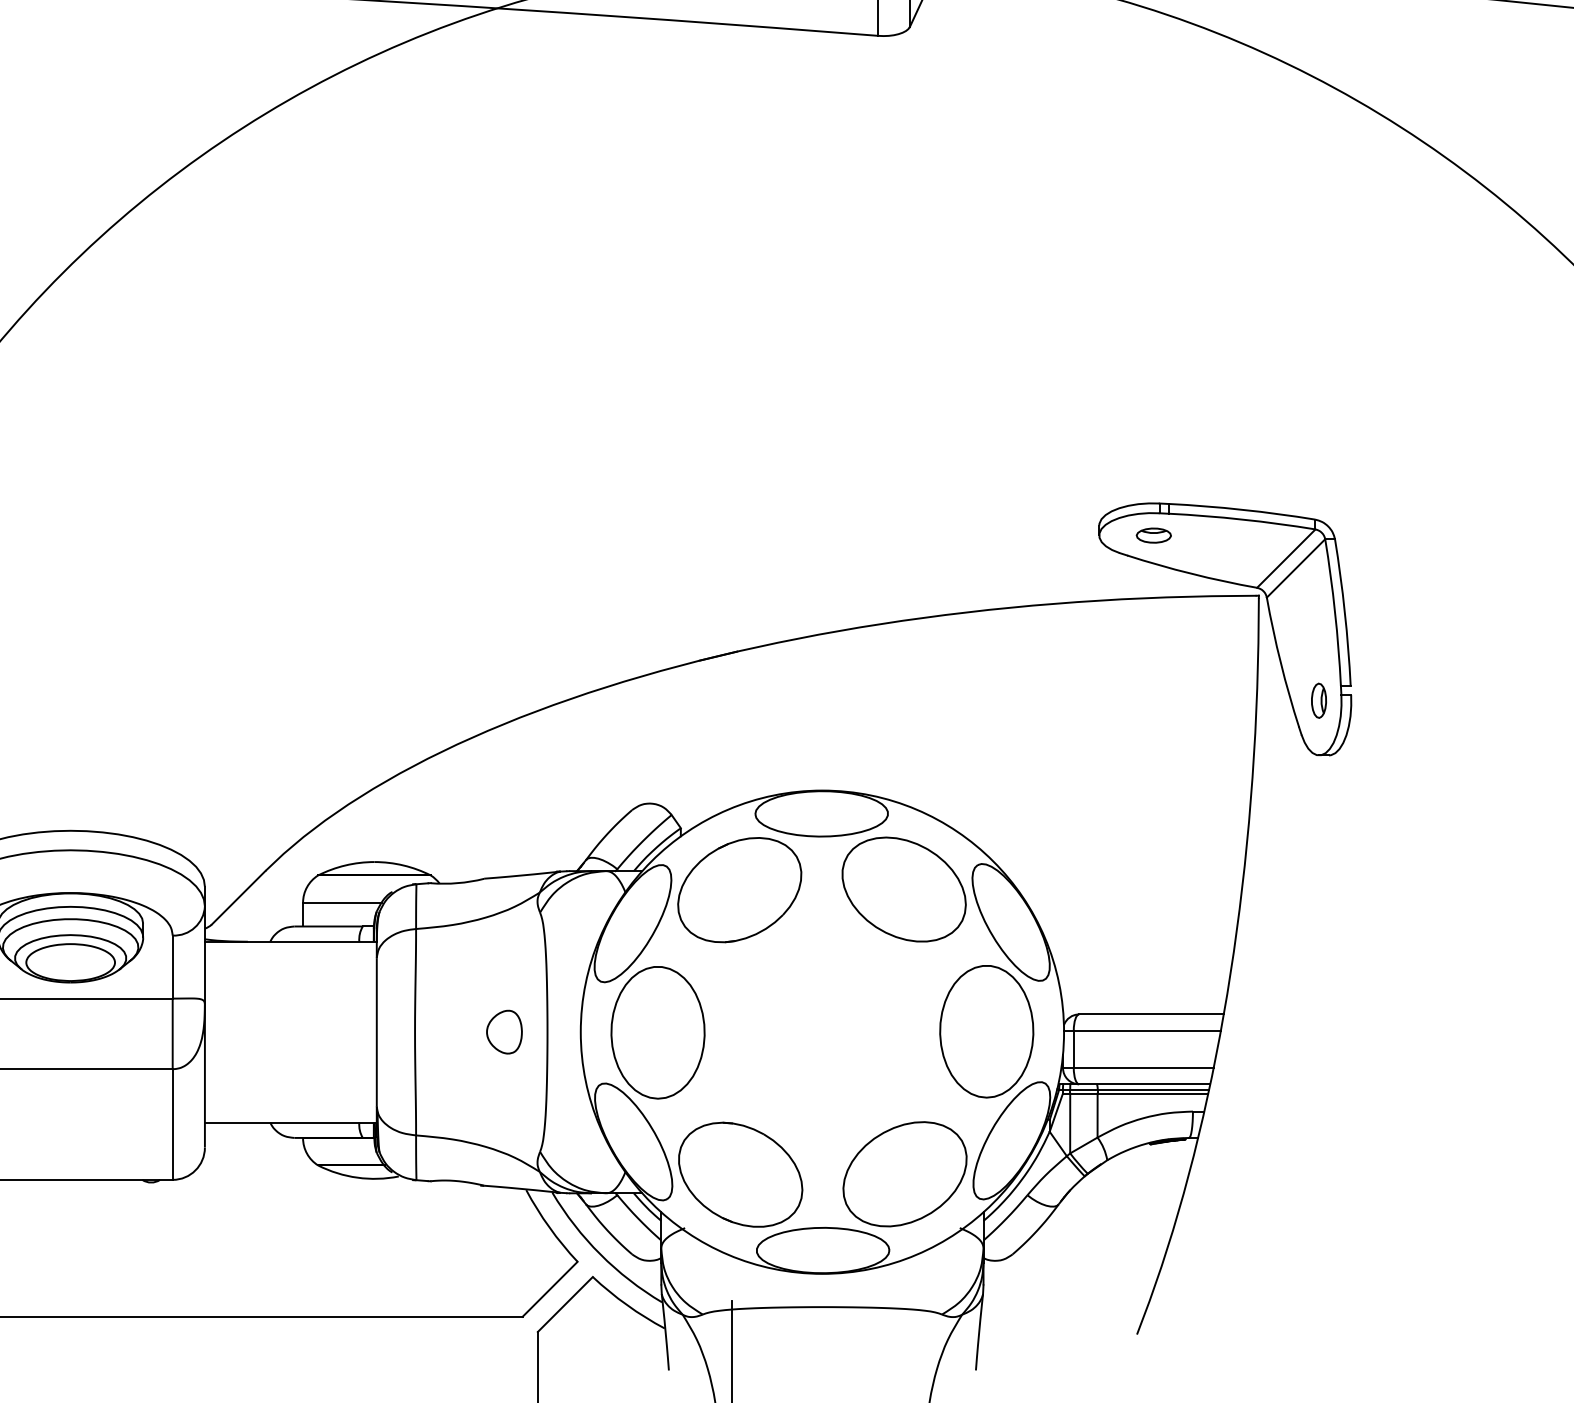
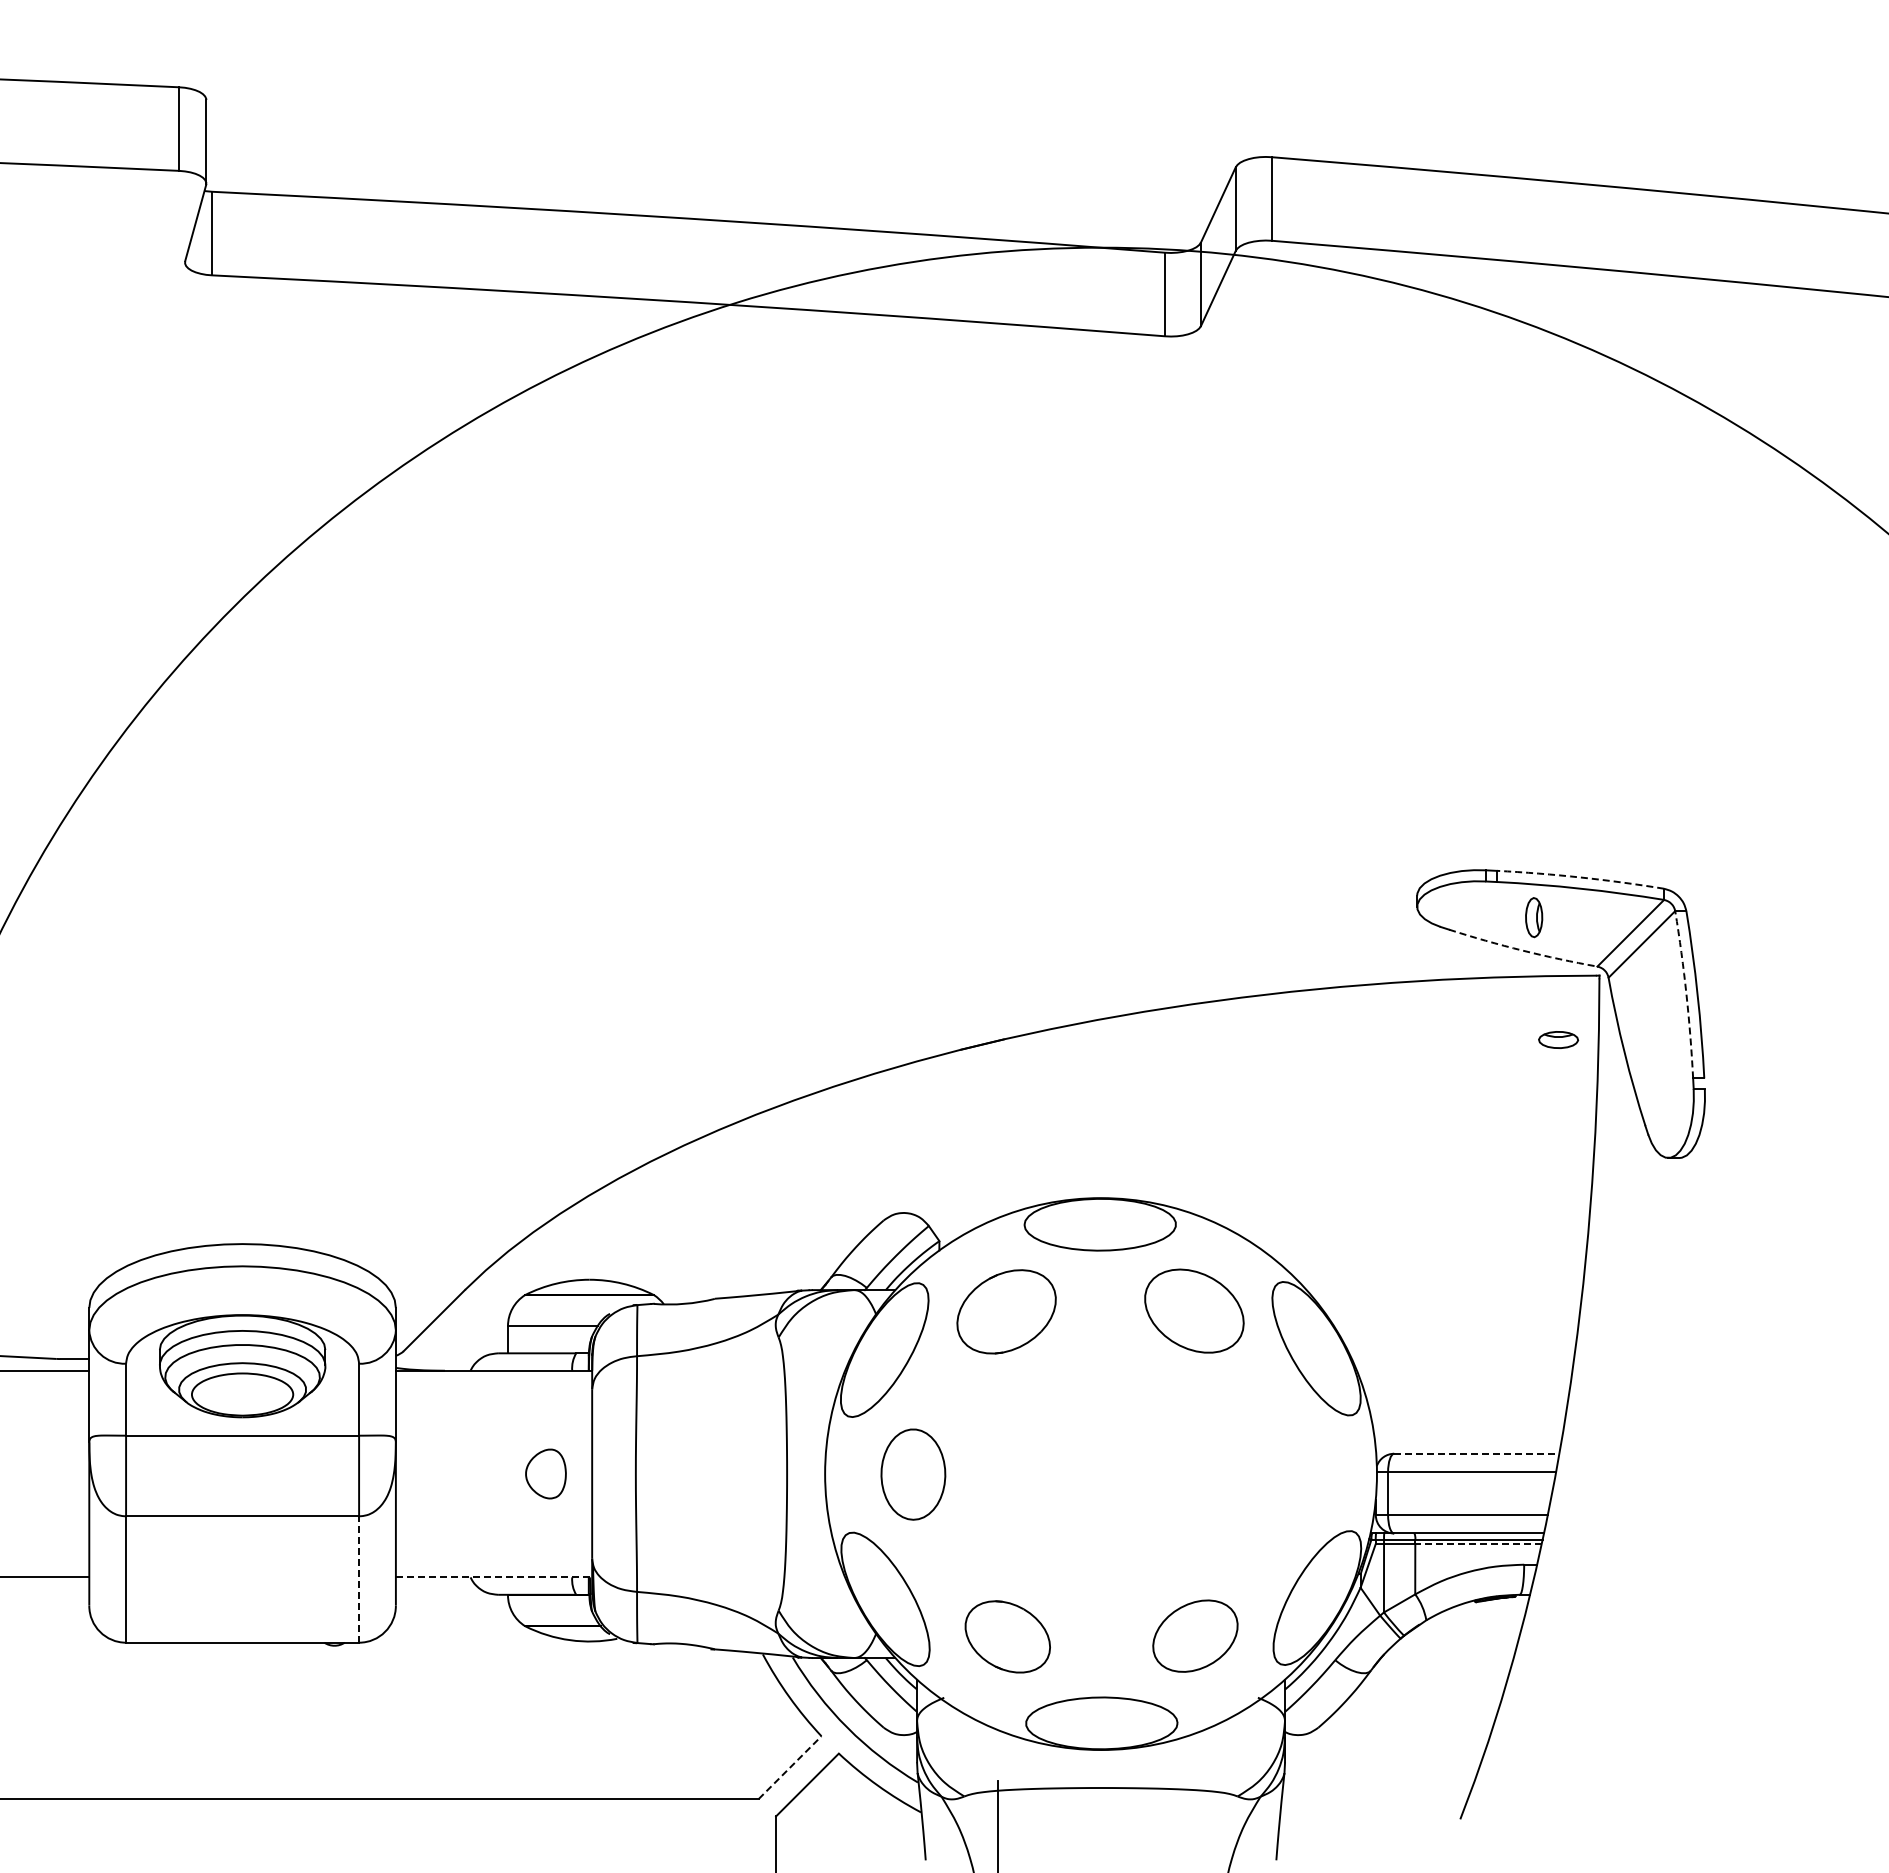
arc: (1242, 509) -> (1580, 877), solid -> dashed
part: (1153, 535) -> (1558, 1039), moved
arc: (1191, 573) -> (1522, 950), solid -> dashed
arc: (1335, 612) -> (1686, 994), solid -> dashed
part: (1319, 700) -> (1534, 917), moved
part: (904, 888) -> (1194, 1310), size x0.7
part: (739, 889) -> (1006, 1311), size x0.7
line: (1151, 1014) -> (1476, 1453), solid -> dashed
part: (504, 1031) -> (545, 1473), moved
part: (986, 1031) -> (1288, 1473), removed
part: (658, 1032) -> (913, 1474), size x0.6
line: (1152, 1093) -> (1478, 1544), solid -> dashed
line: (291, 1122) -> (494, 1577), solid -> dashed
line: (173, 1124) -> (359, 1579), solid -> dashed
part: (905, 1173) -> (1195, 1635), size x0.6
part: (740, 1174) -> (1007, 1636), size x0.6
line: (550, 1289) -> (790, 1767), solid -> dashed

